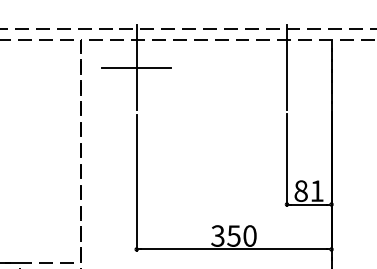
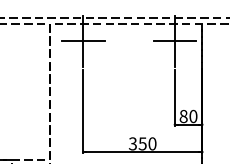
line: (286, 68) -> (174, 41), added
text: (317, 191) -> (193, 116), 81 -> 80

